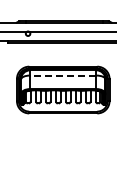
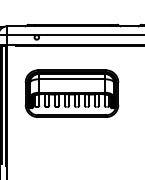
line: (62, 75) -> (71, 79), dashed -> solid

